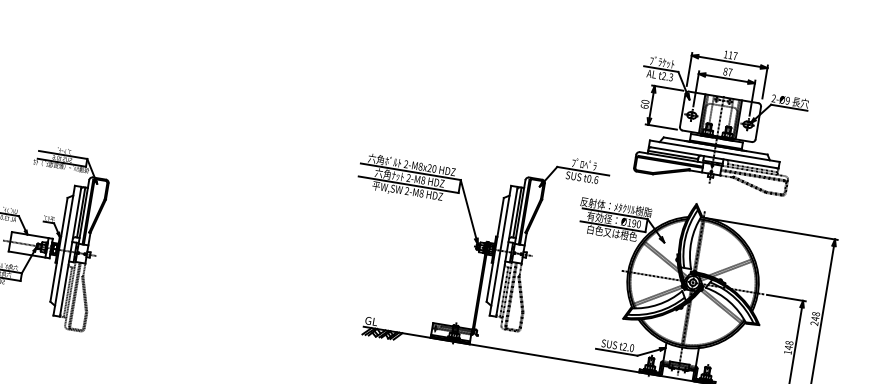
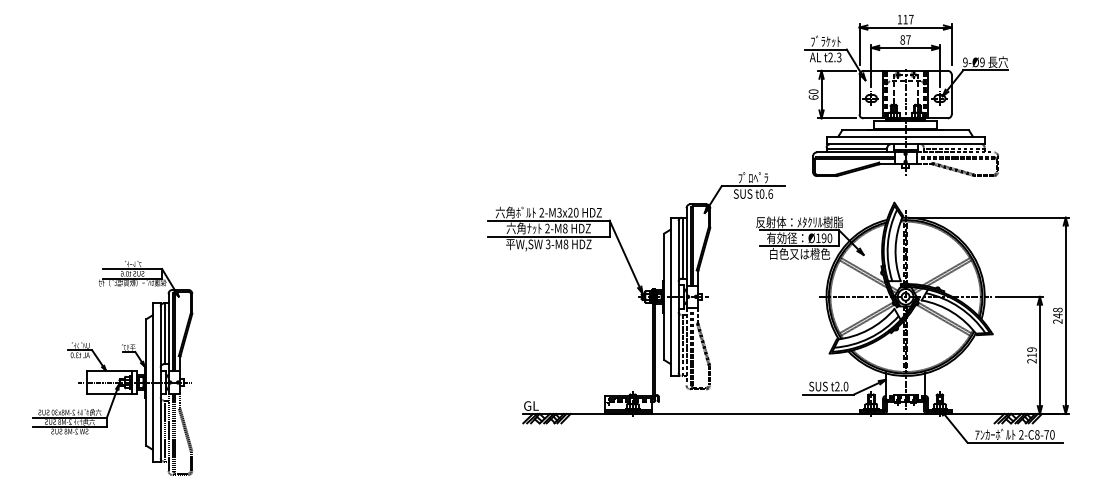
text: (773, 98) -> (965, 62), 2-Ø9 -> 9-Ø9
text: (420, 166) -> (559, 212), 2-M8x20 -> 2-M3x20
text: (407, 192) -> (548, 245), 2-M8 -> 3-M8
text: (788, 347) -> (1031, 355), 148 -> 219

